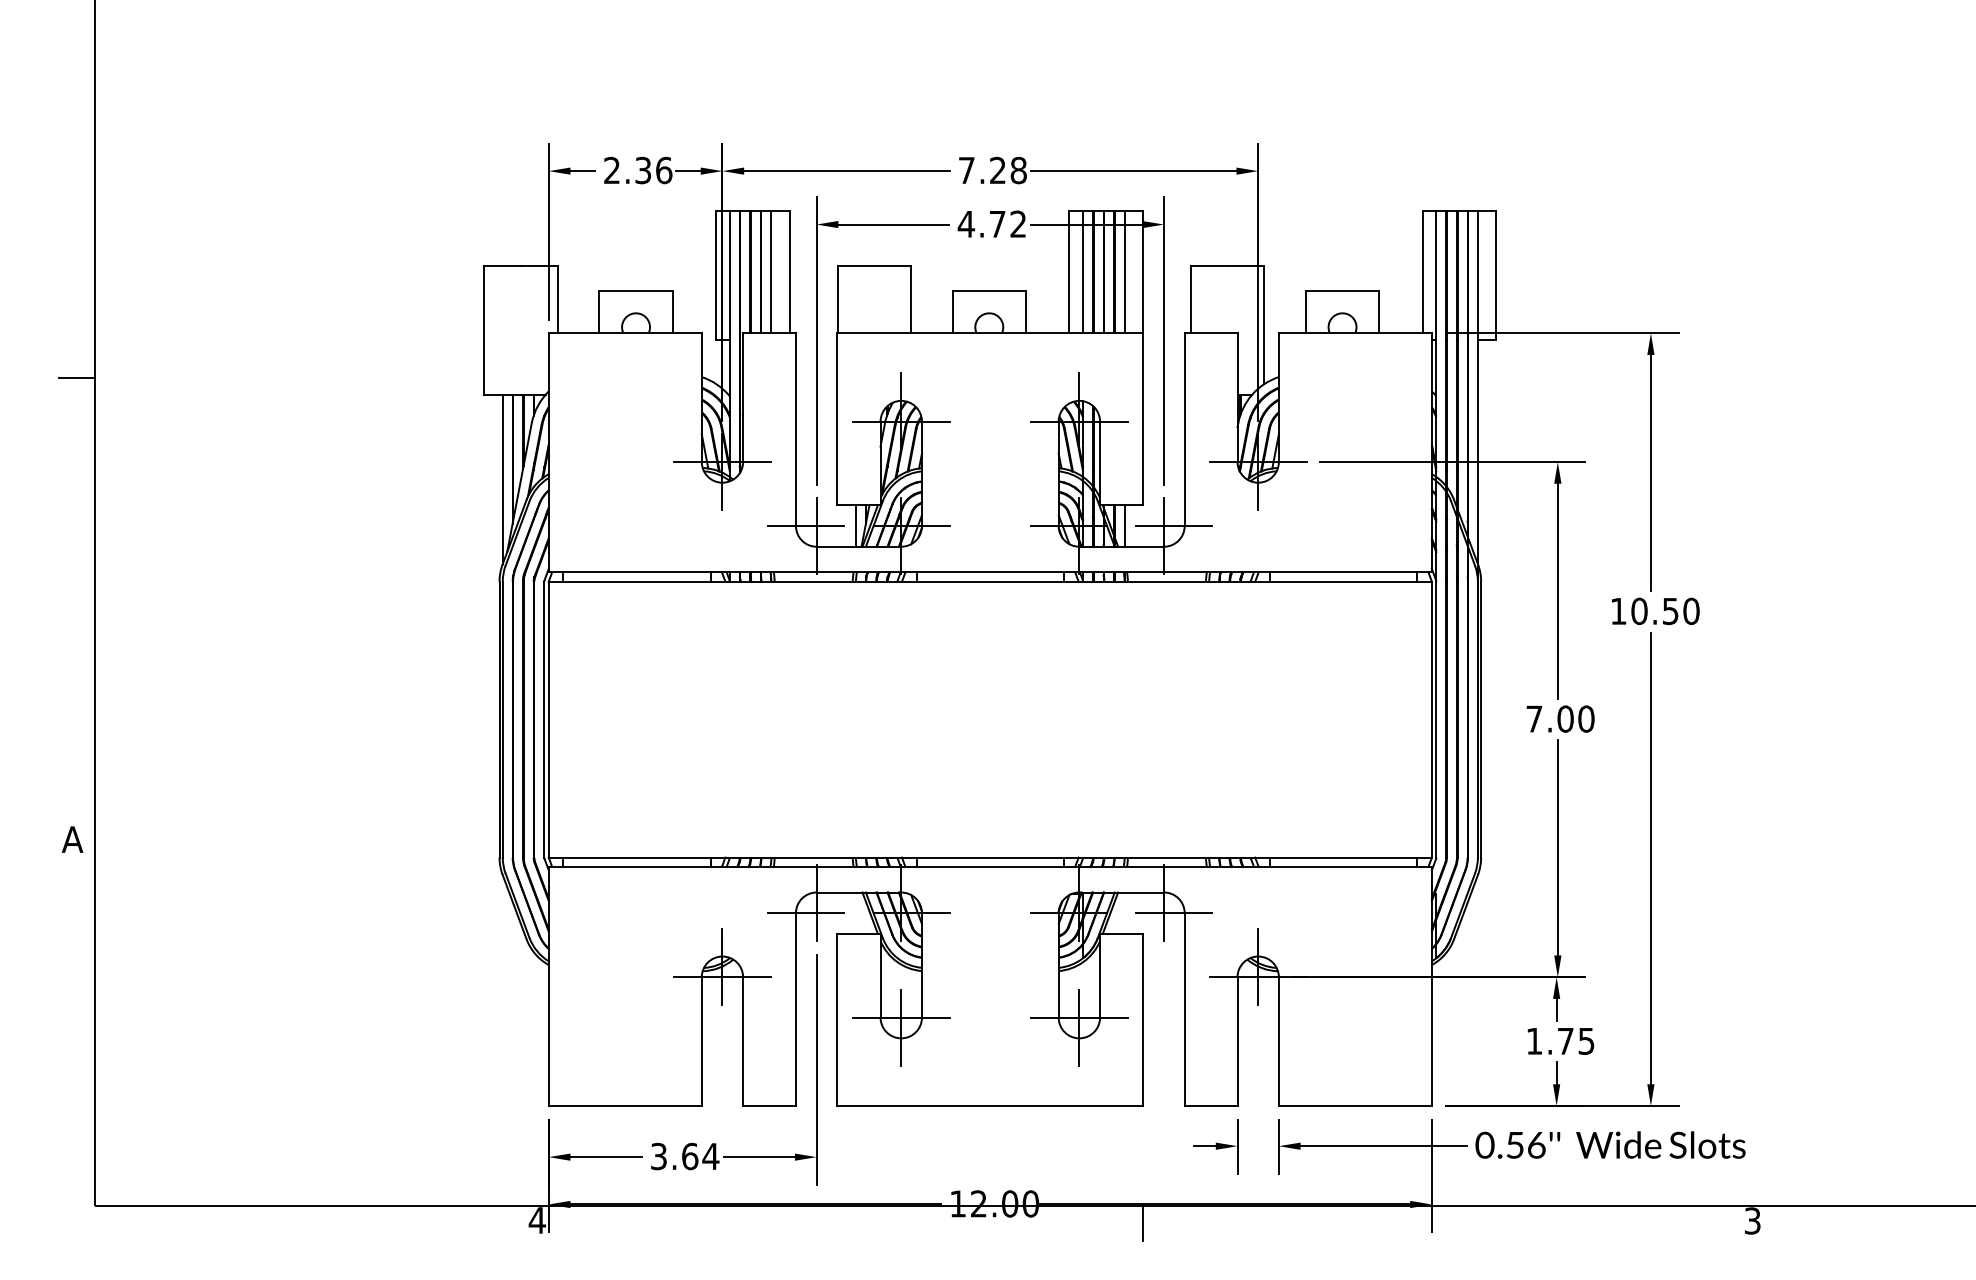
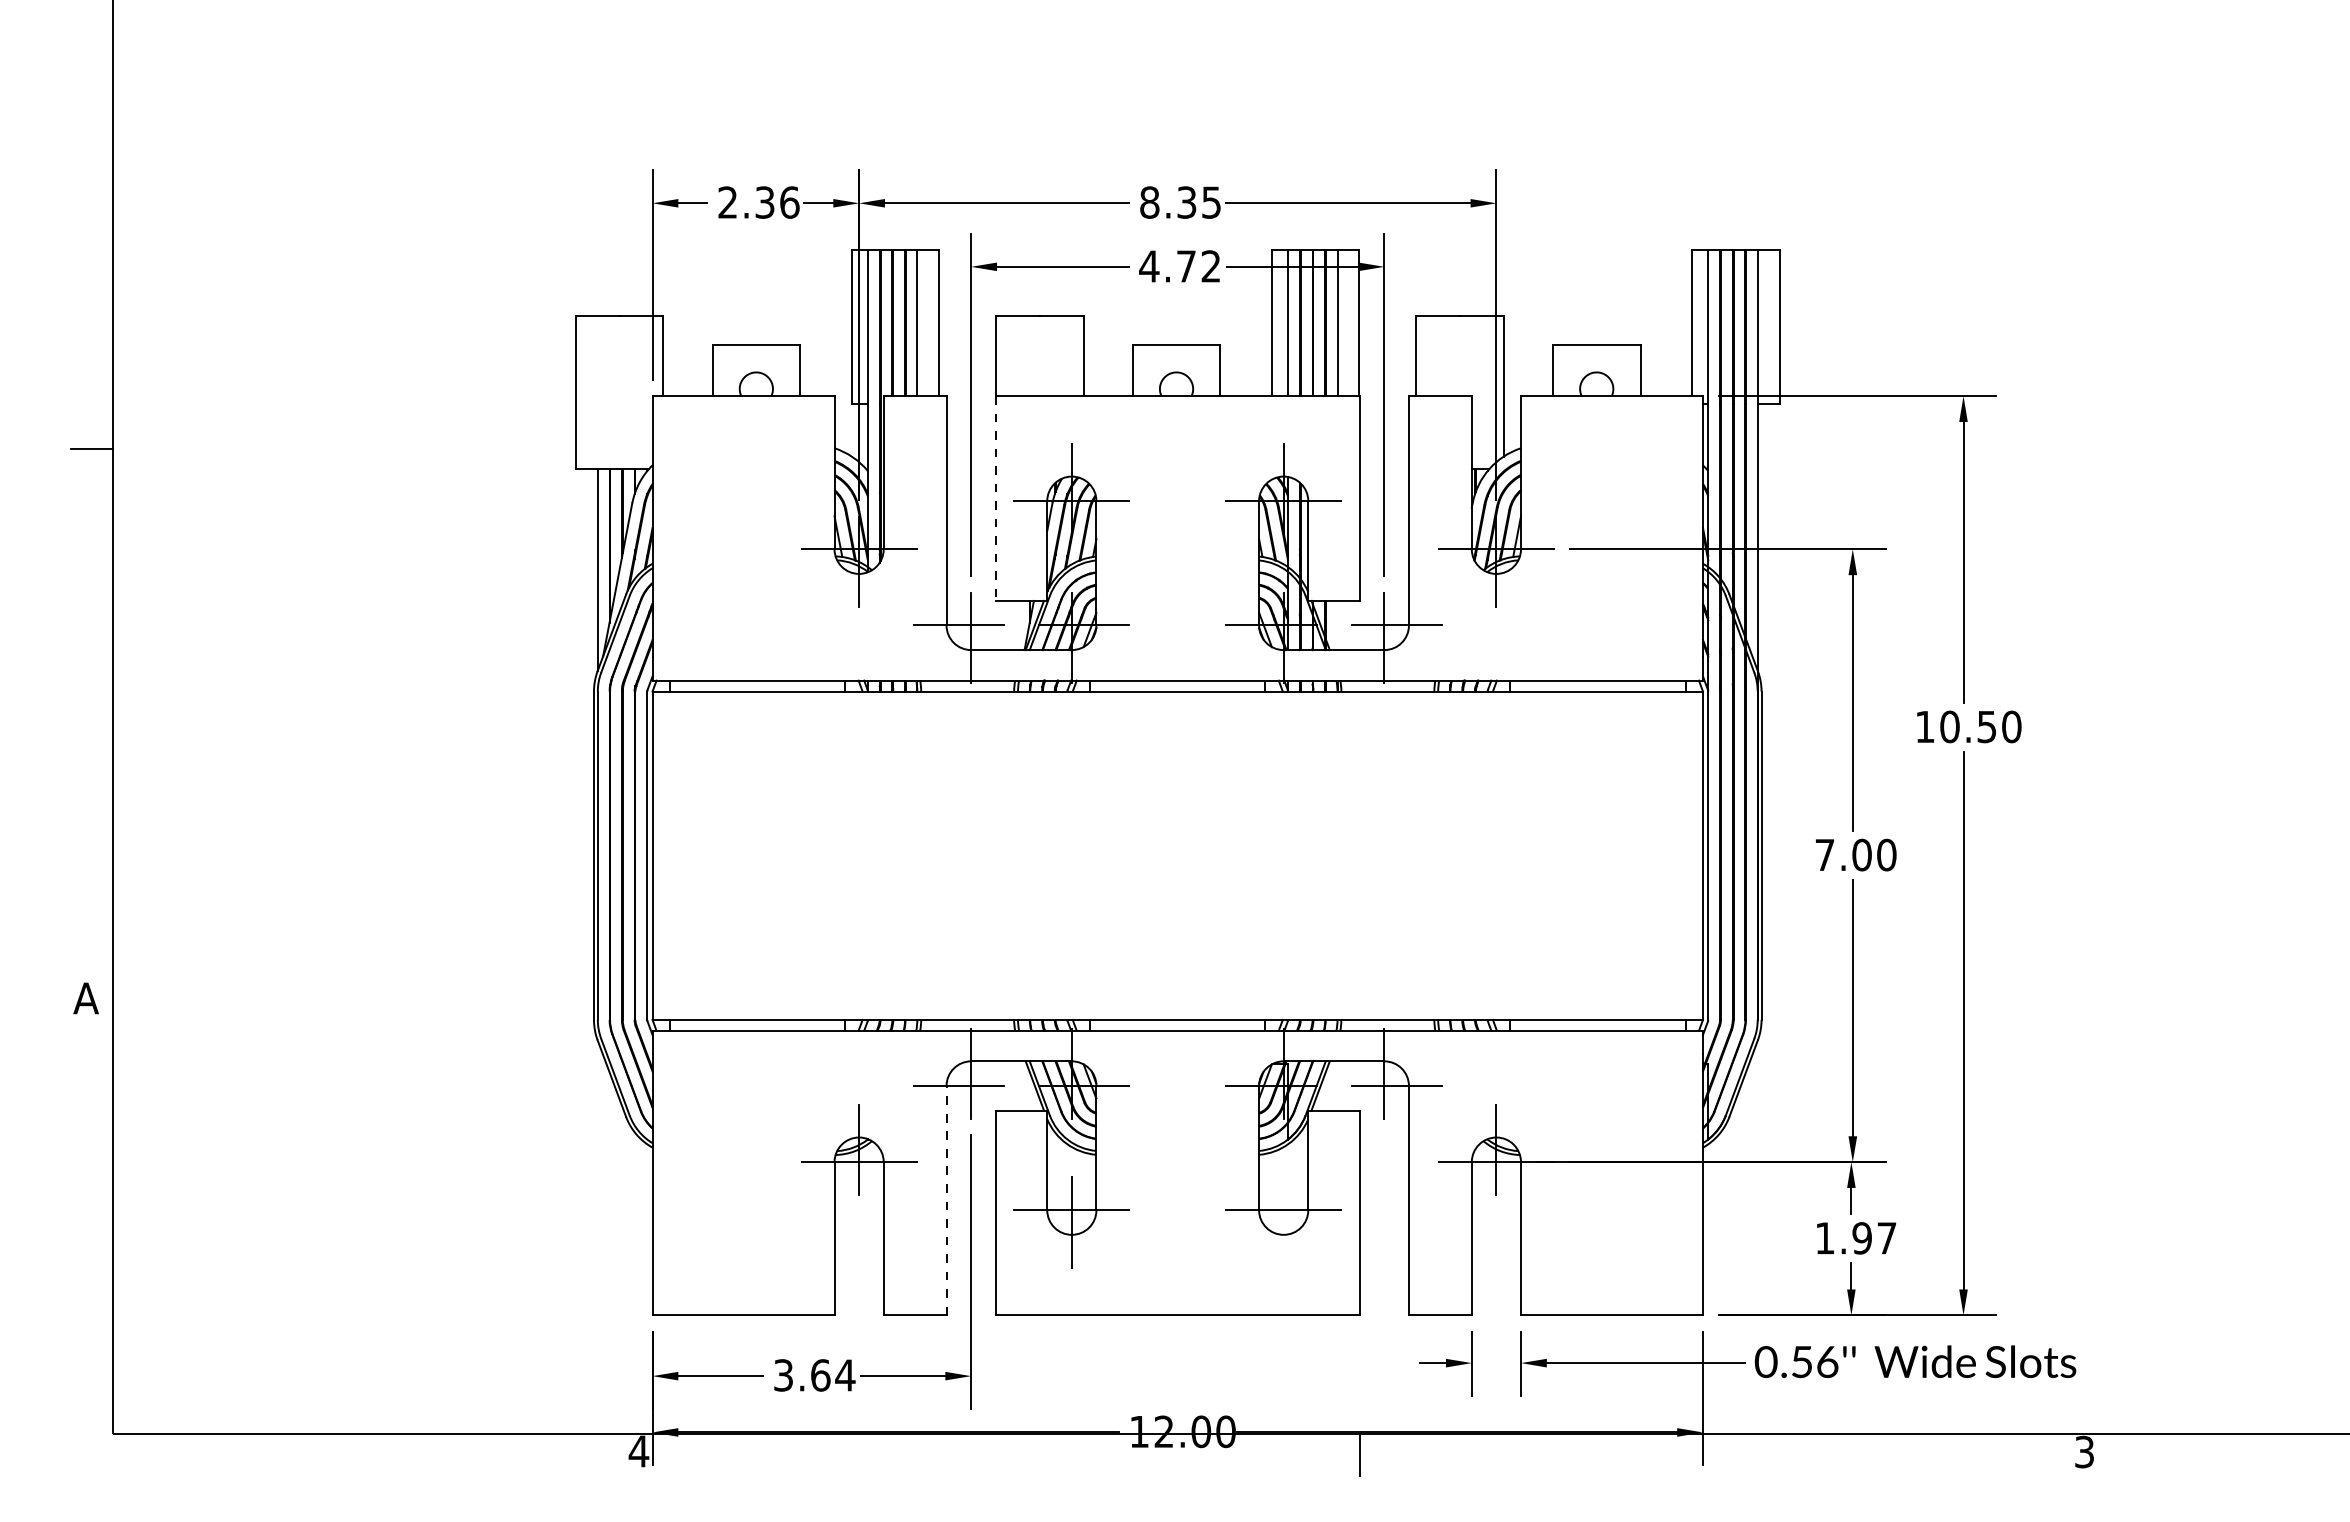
text: (992, 170) -> (1180, 202), 7.28 -> 8.35
line: (837, 420) -> (995, 499), solid -> dashed
line: (856, 526) -> (1018, 625), removed
line: (1124, 526) -> (1337, 625), removed
line: (795, 1009) -> (946, 1200), solid -> dashed
line: (1079, 1027) -> (1283, 1222), removed
text: (1576, 1041) -> (1874, 1238), 1.75 -> 1.97

